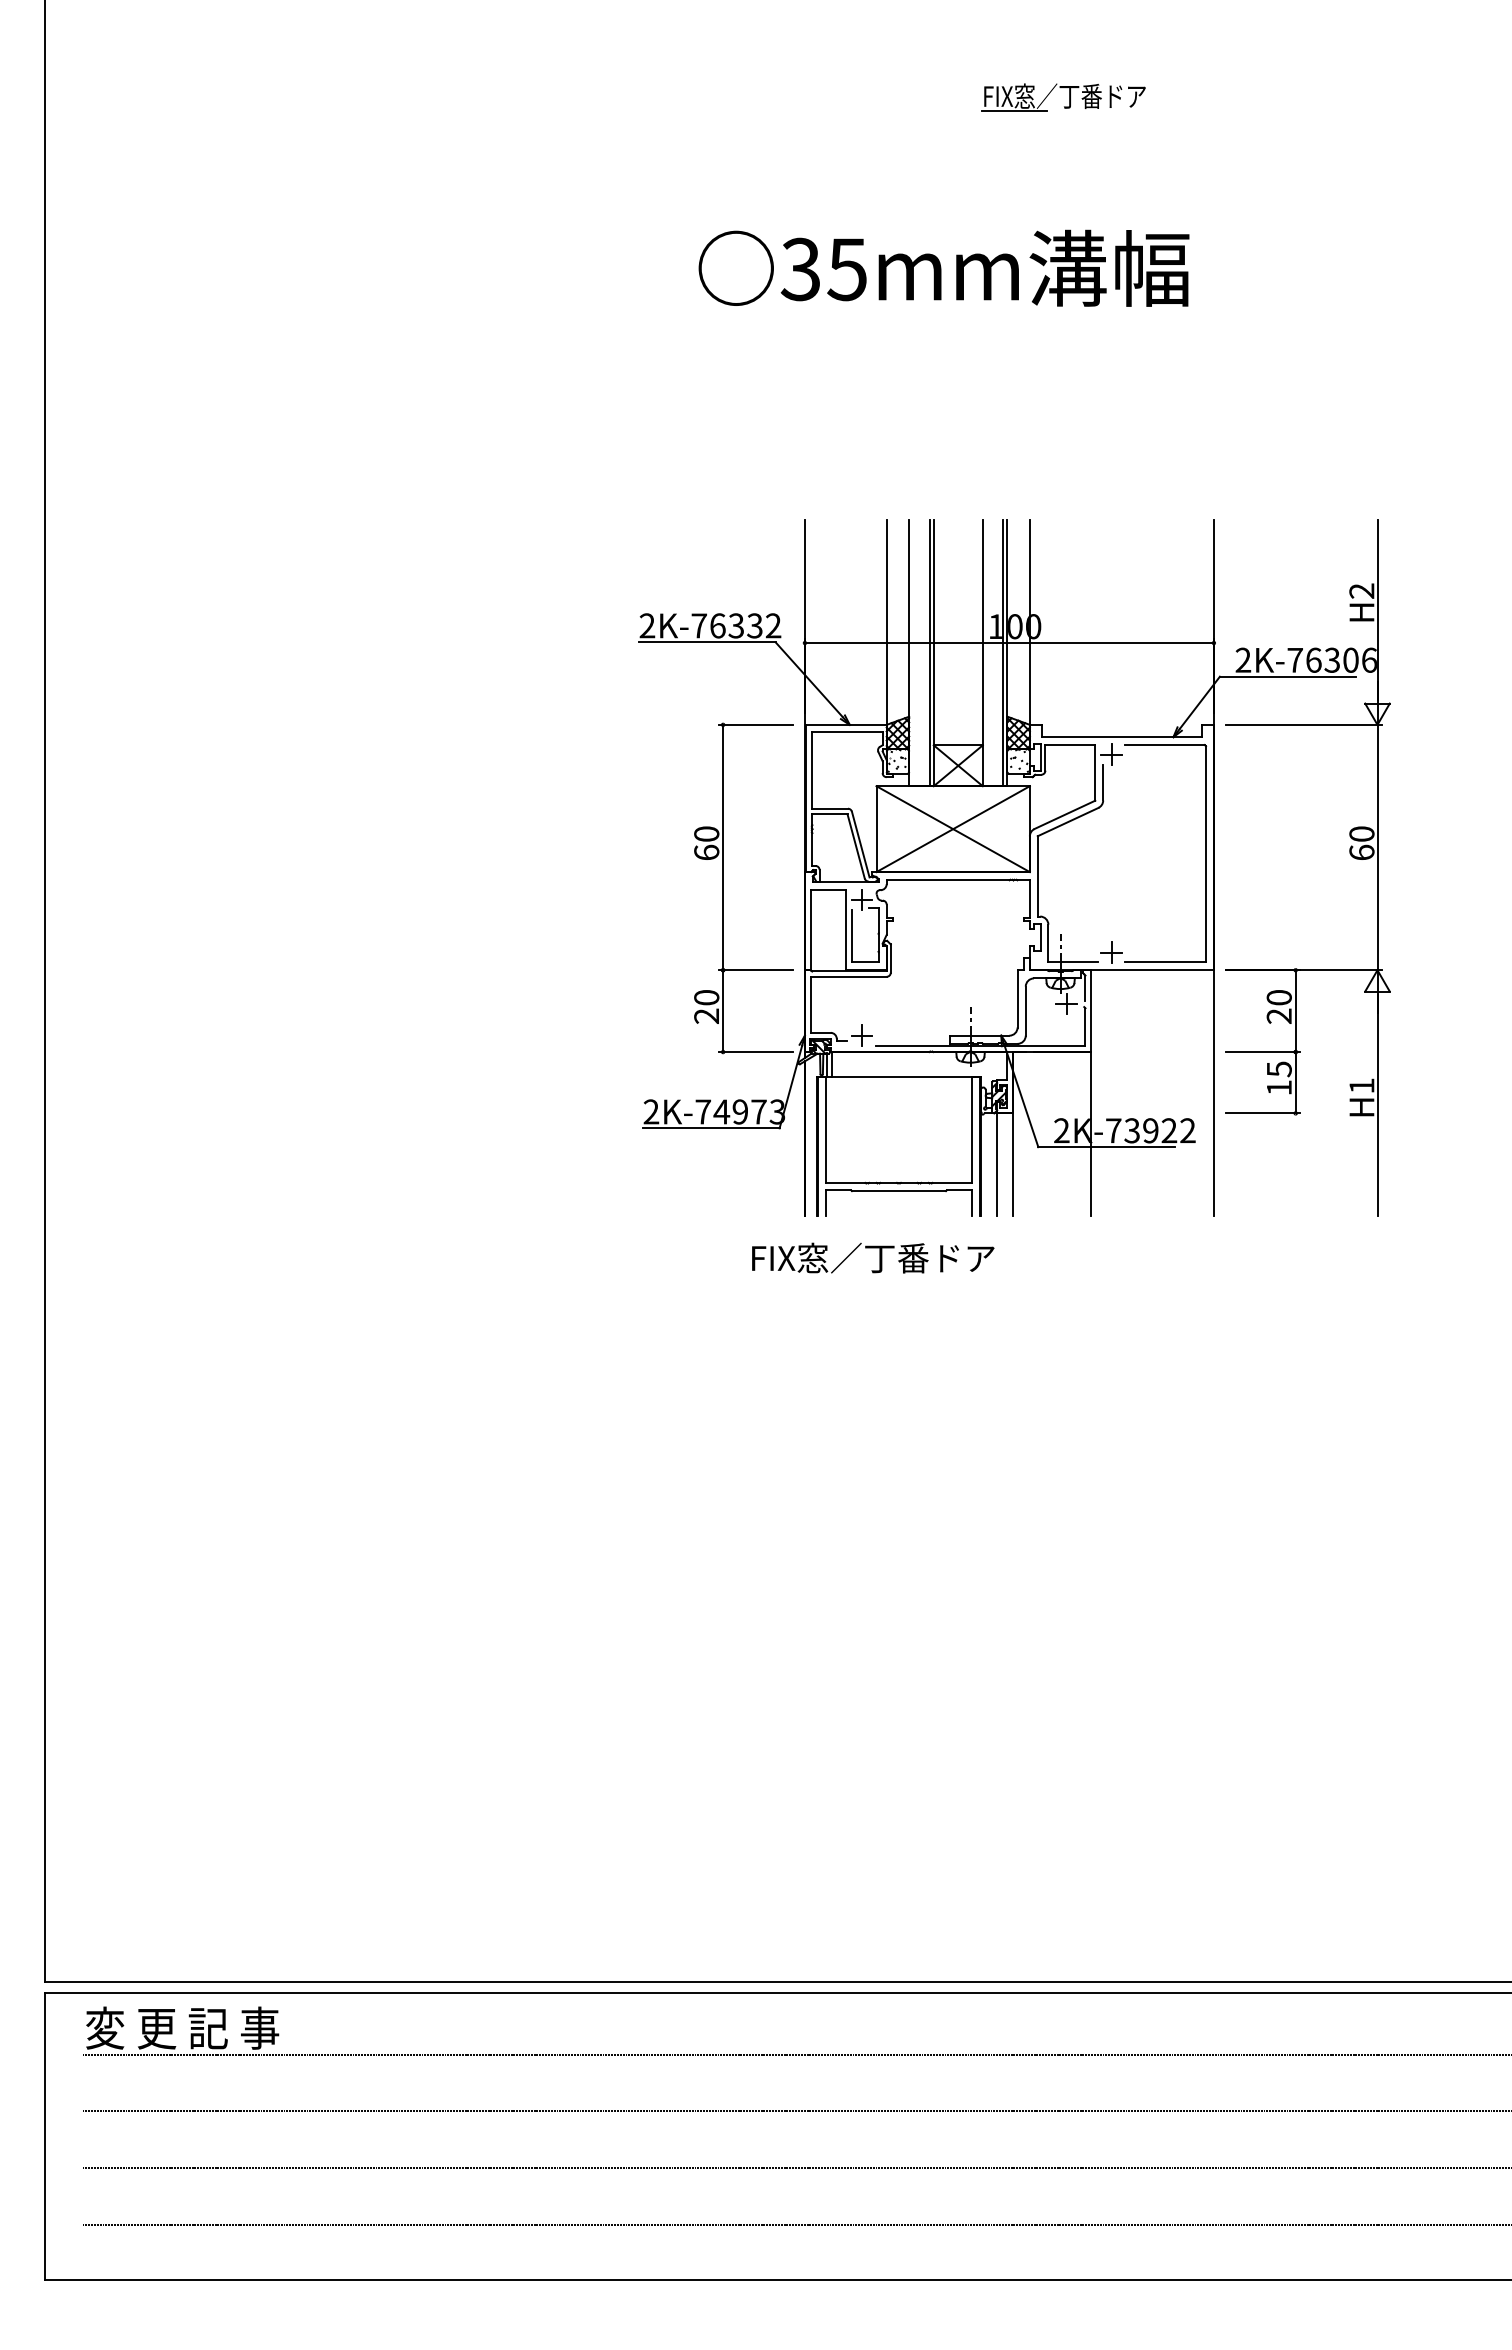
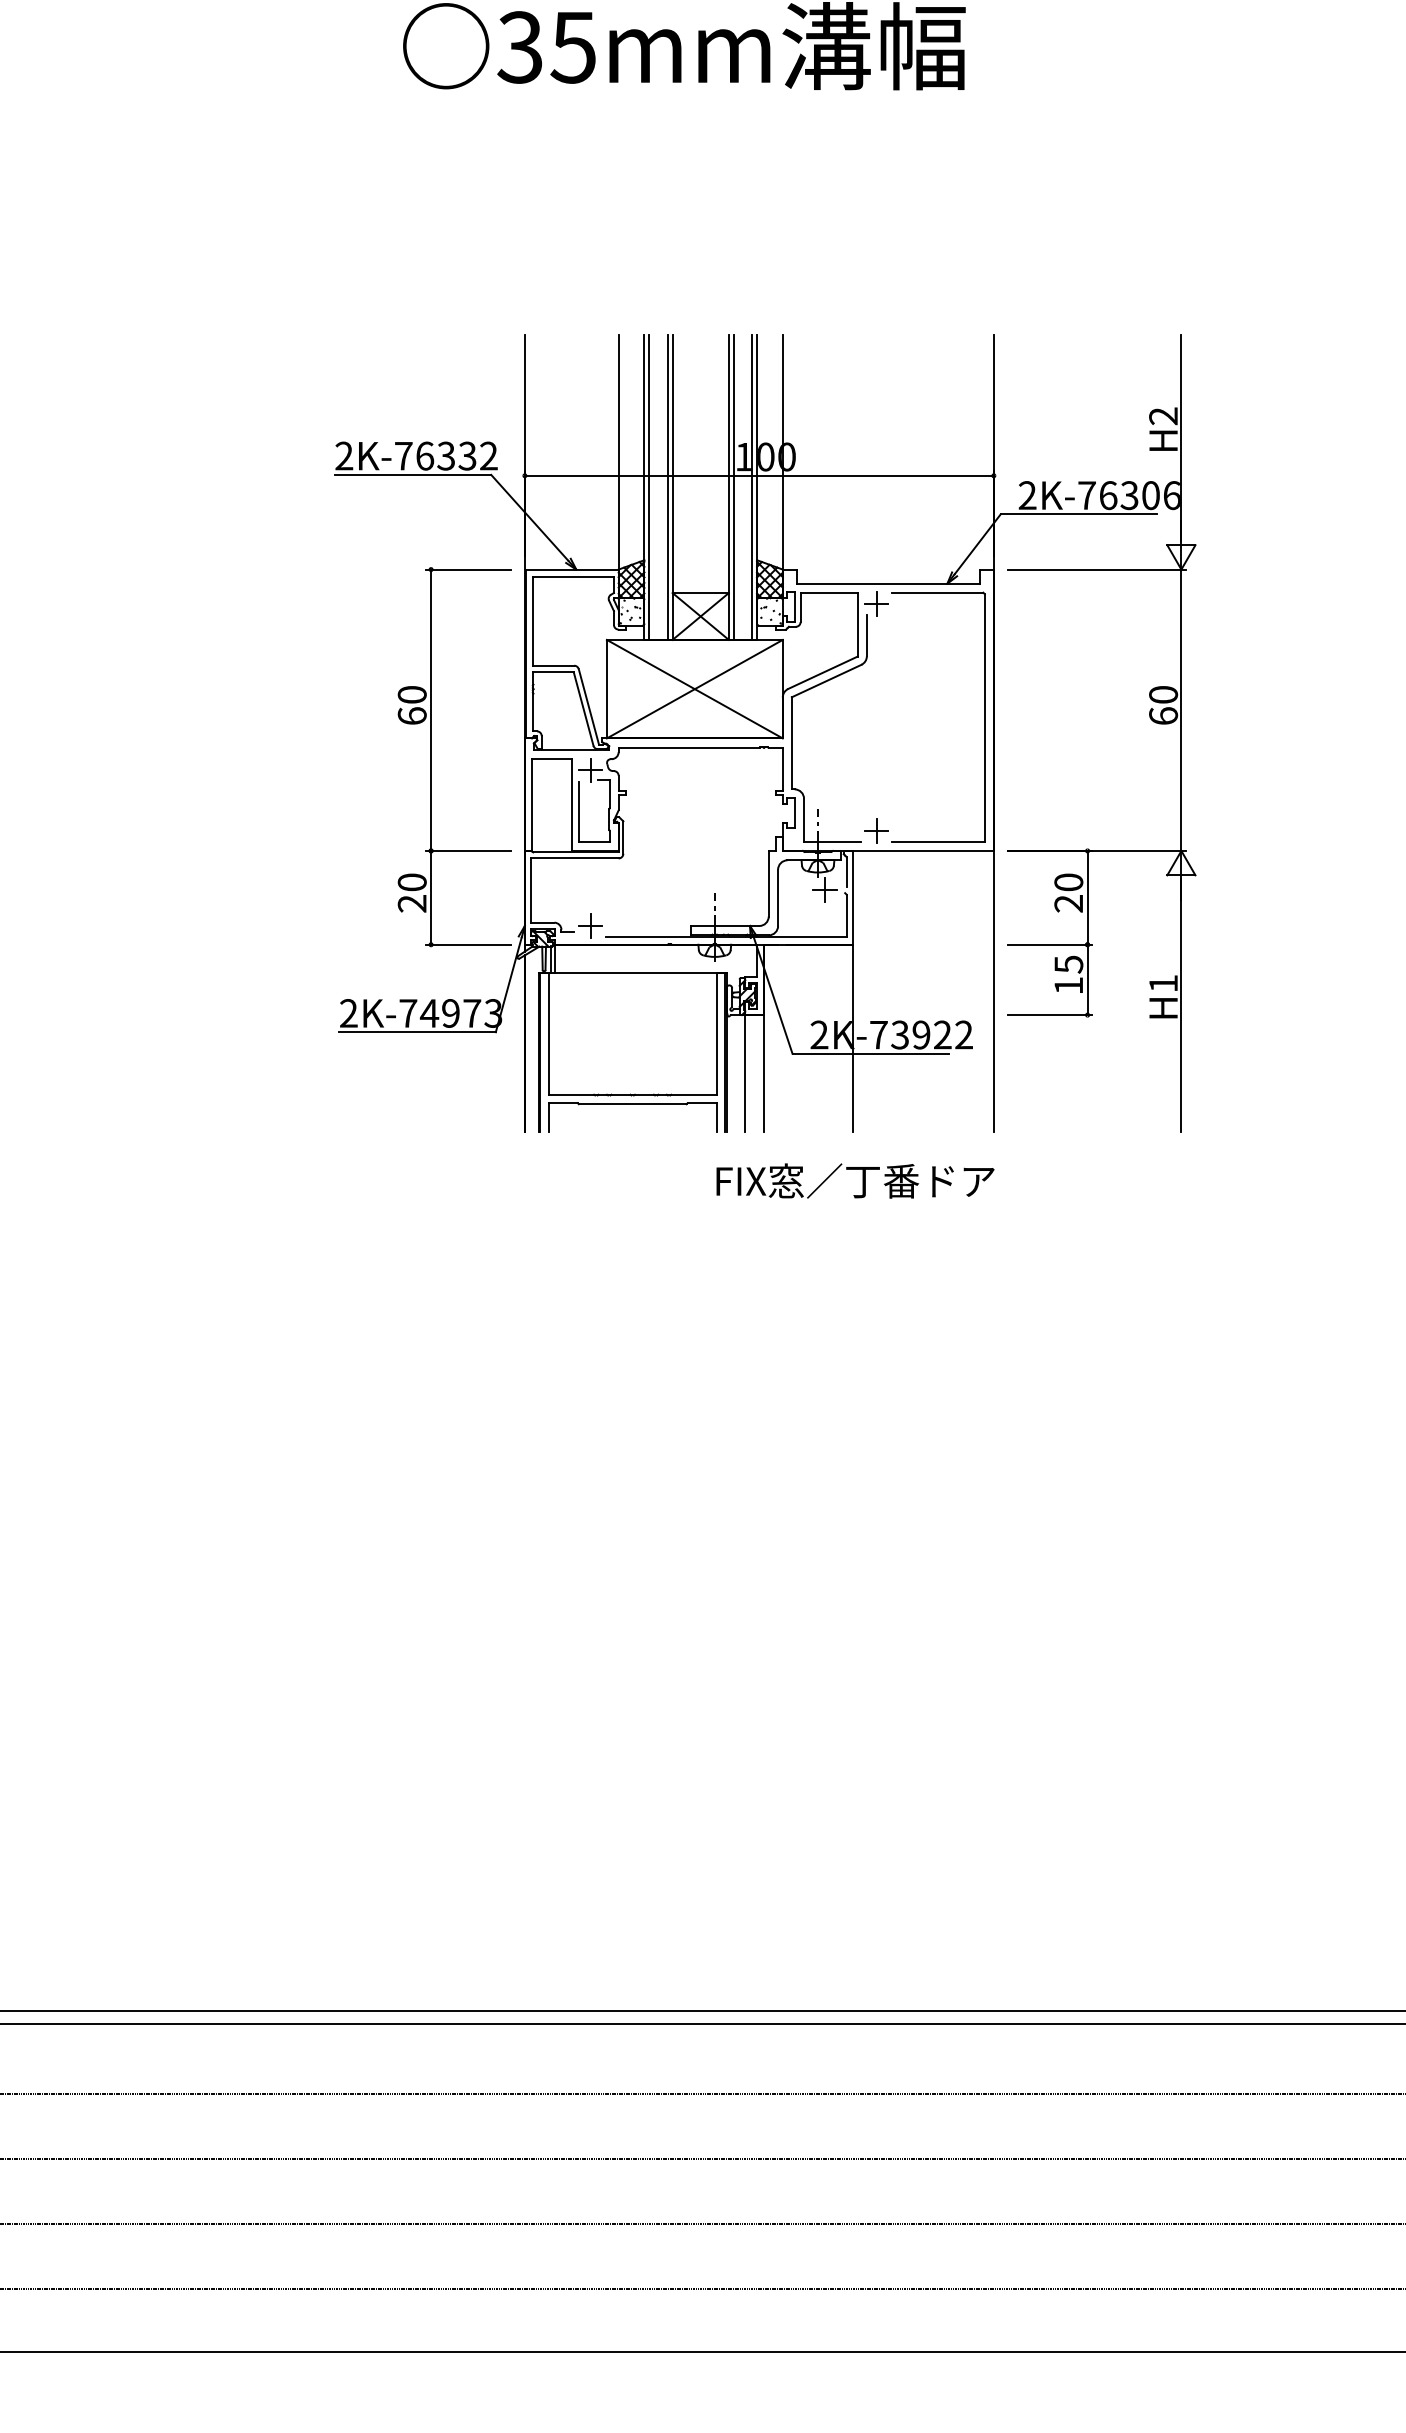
line: (913, 653) -> (649, 487), added
line: (986, 653) -> (733, 487), added
text: (873, 1257) -> (855, 1180), moved

